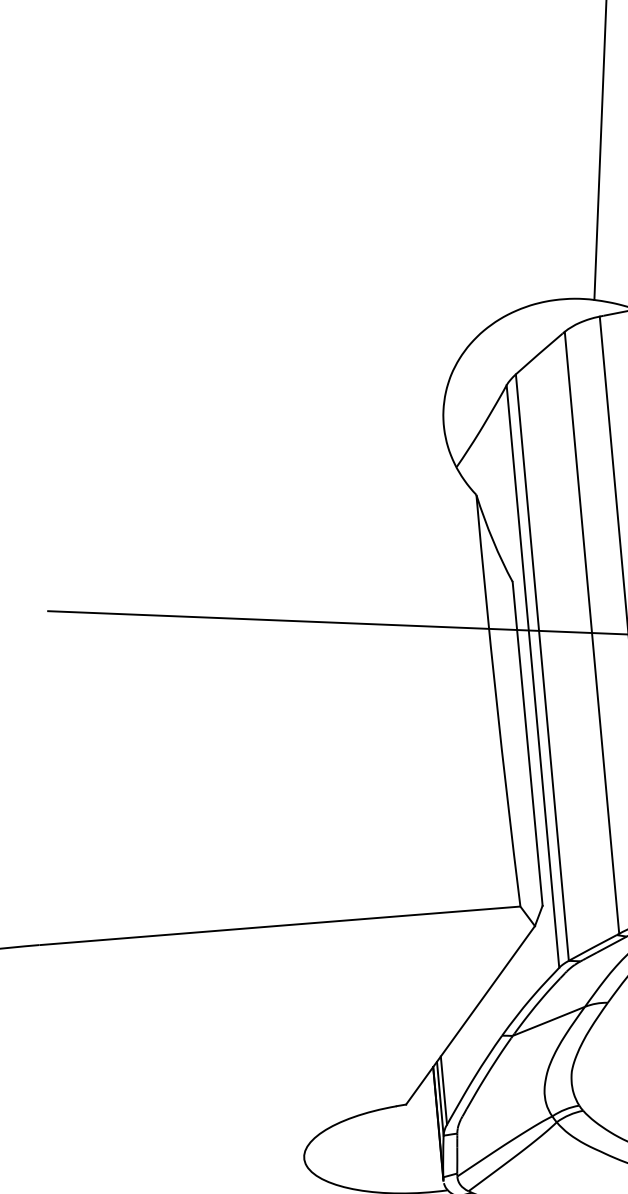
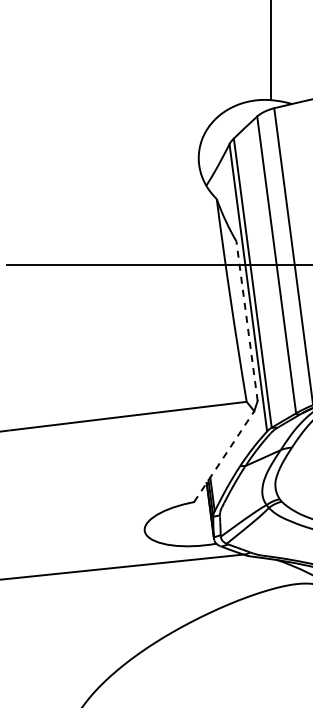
line: (528, 744) -> (247, 321), solid -> dashed
line: (471, 1015) -> (224, 456), solid -> dashed

